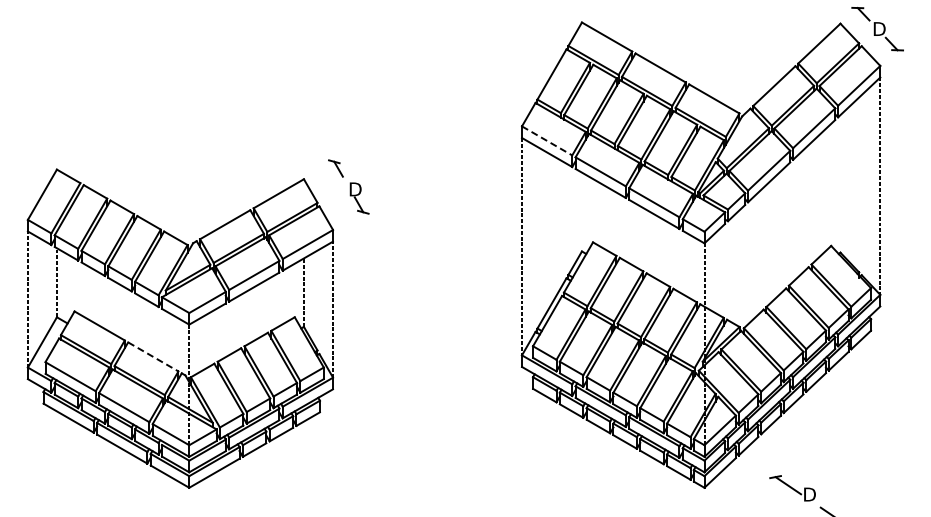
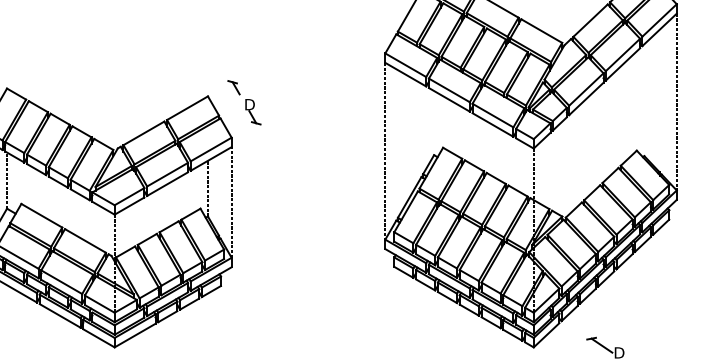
line: (547, 141) -> (406, 65), dashed -> solid
line: (153, 357) -> (85, 241), dashed -> solid

